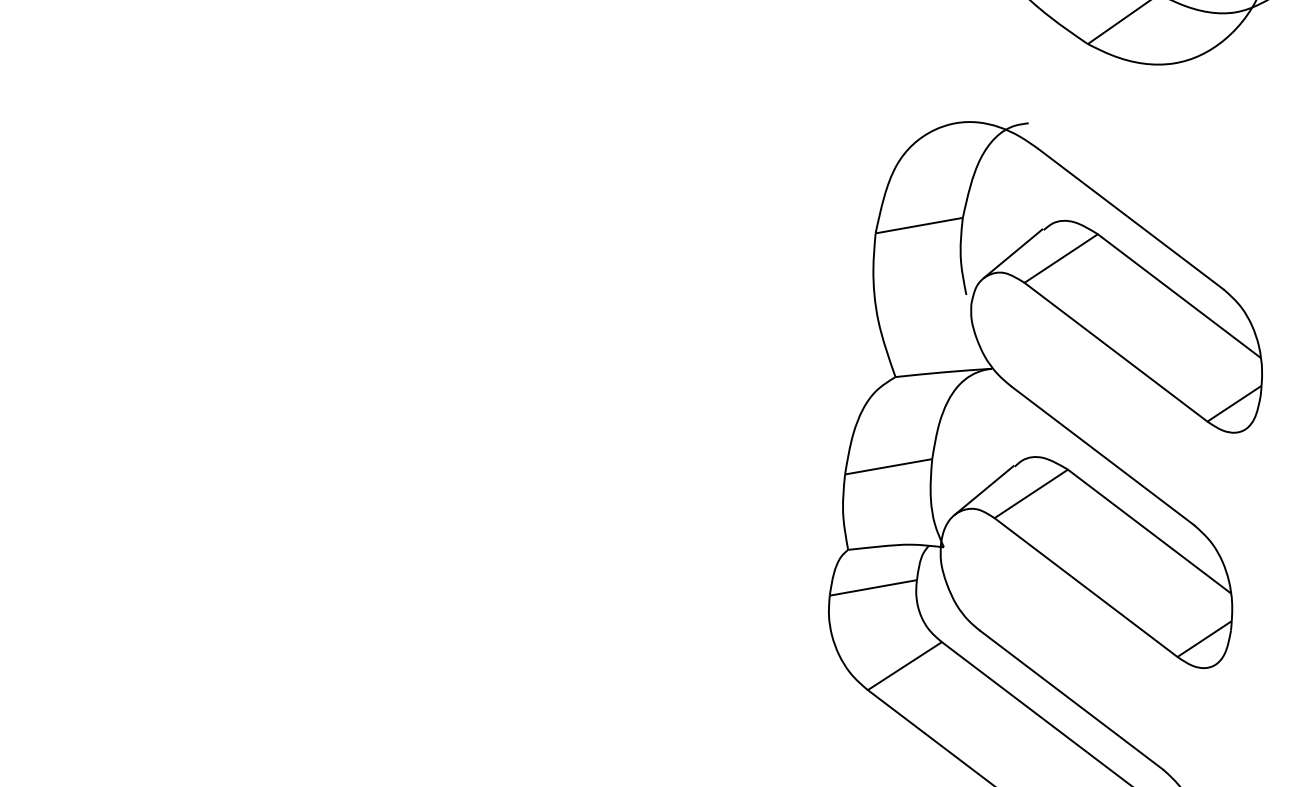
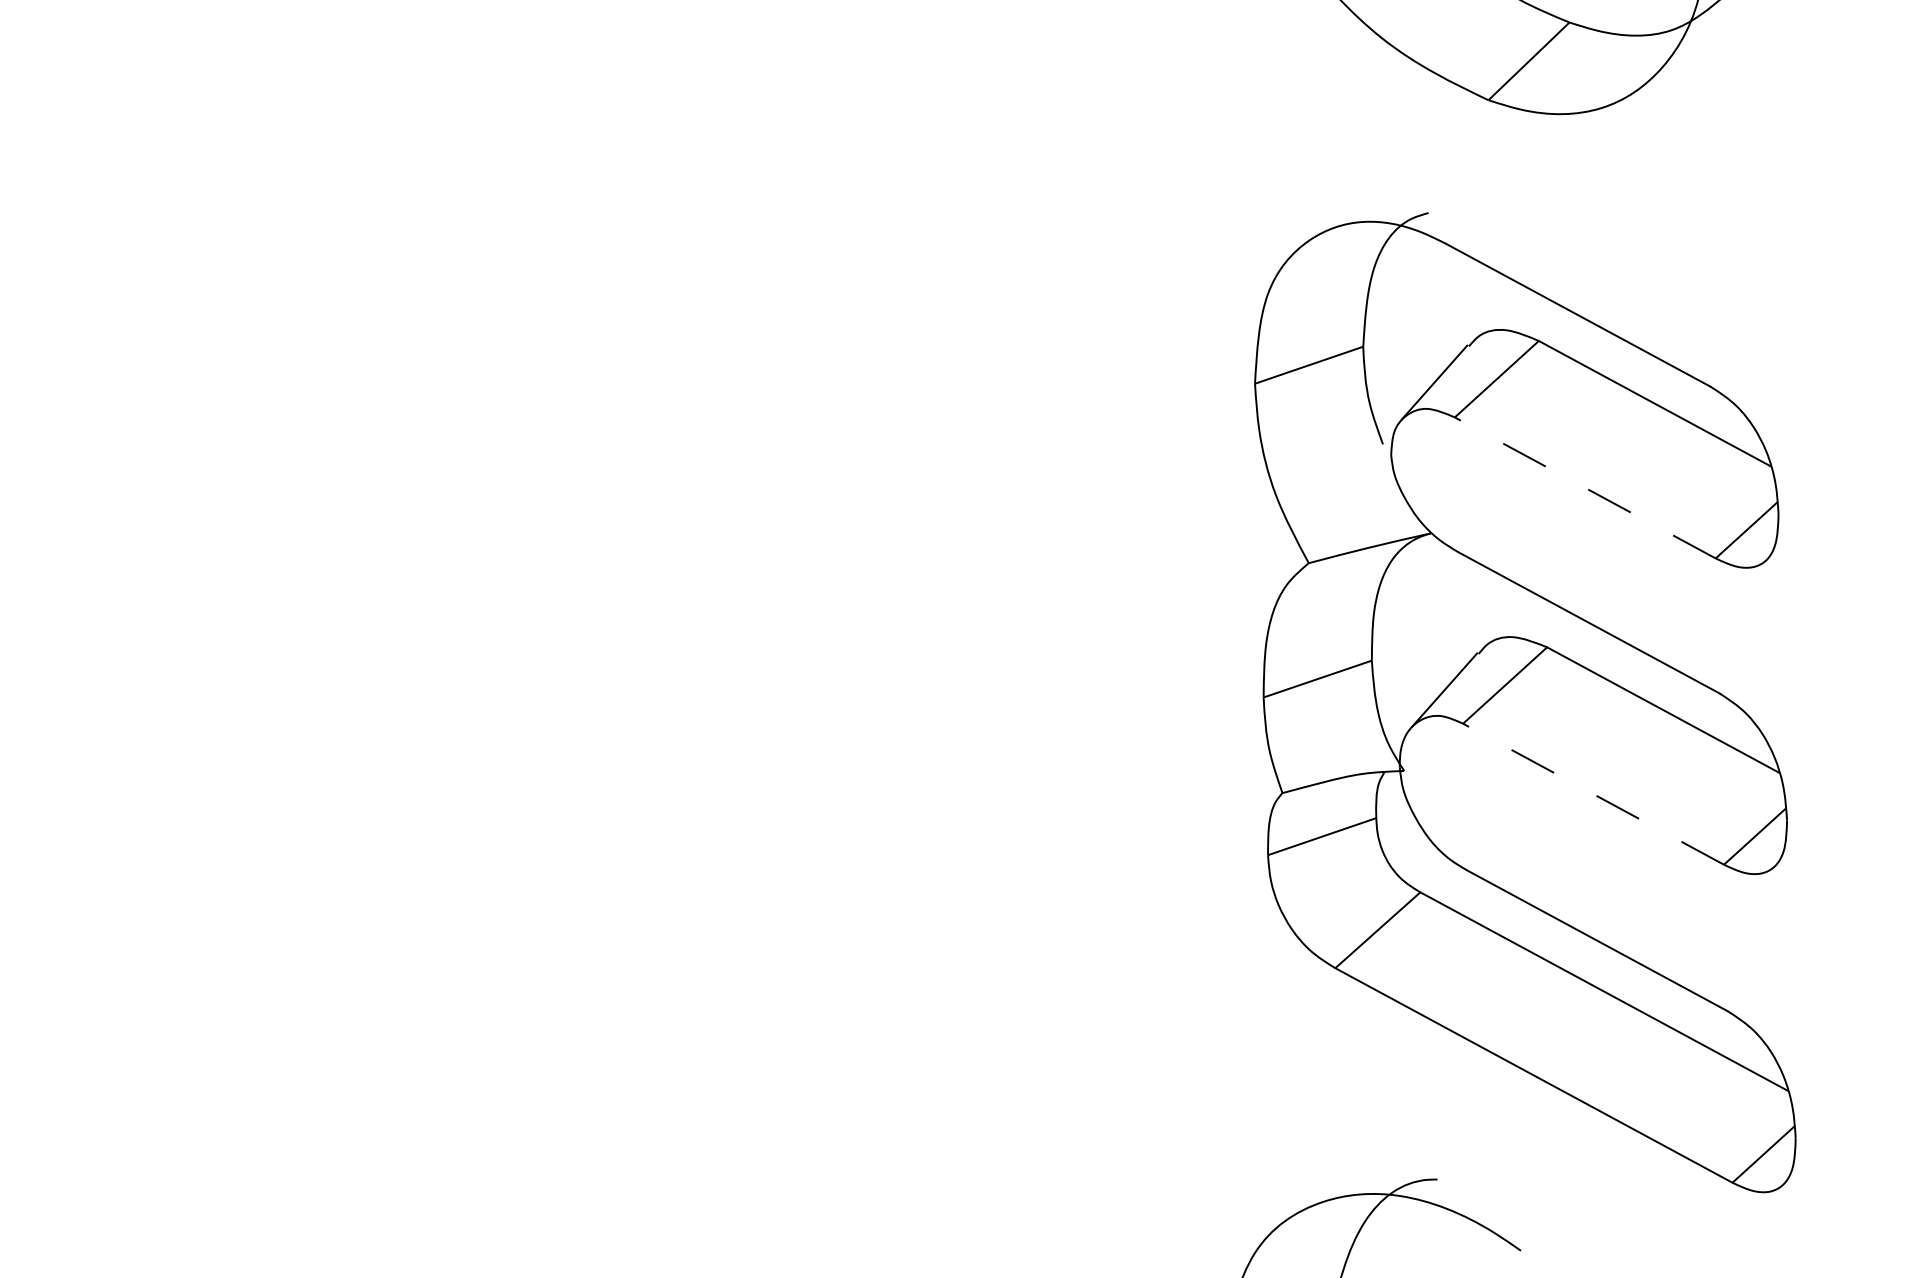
line: (1115, 351) -> (1584, 487), solid -> dashed
line: (1086, 587) -> (1593, 793), solid -> dashed

